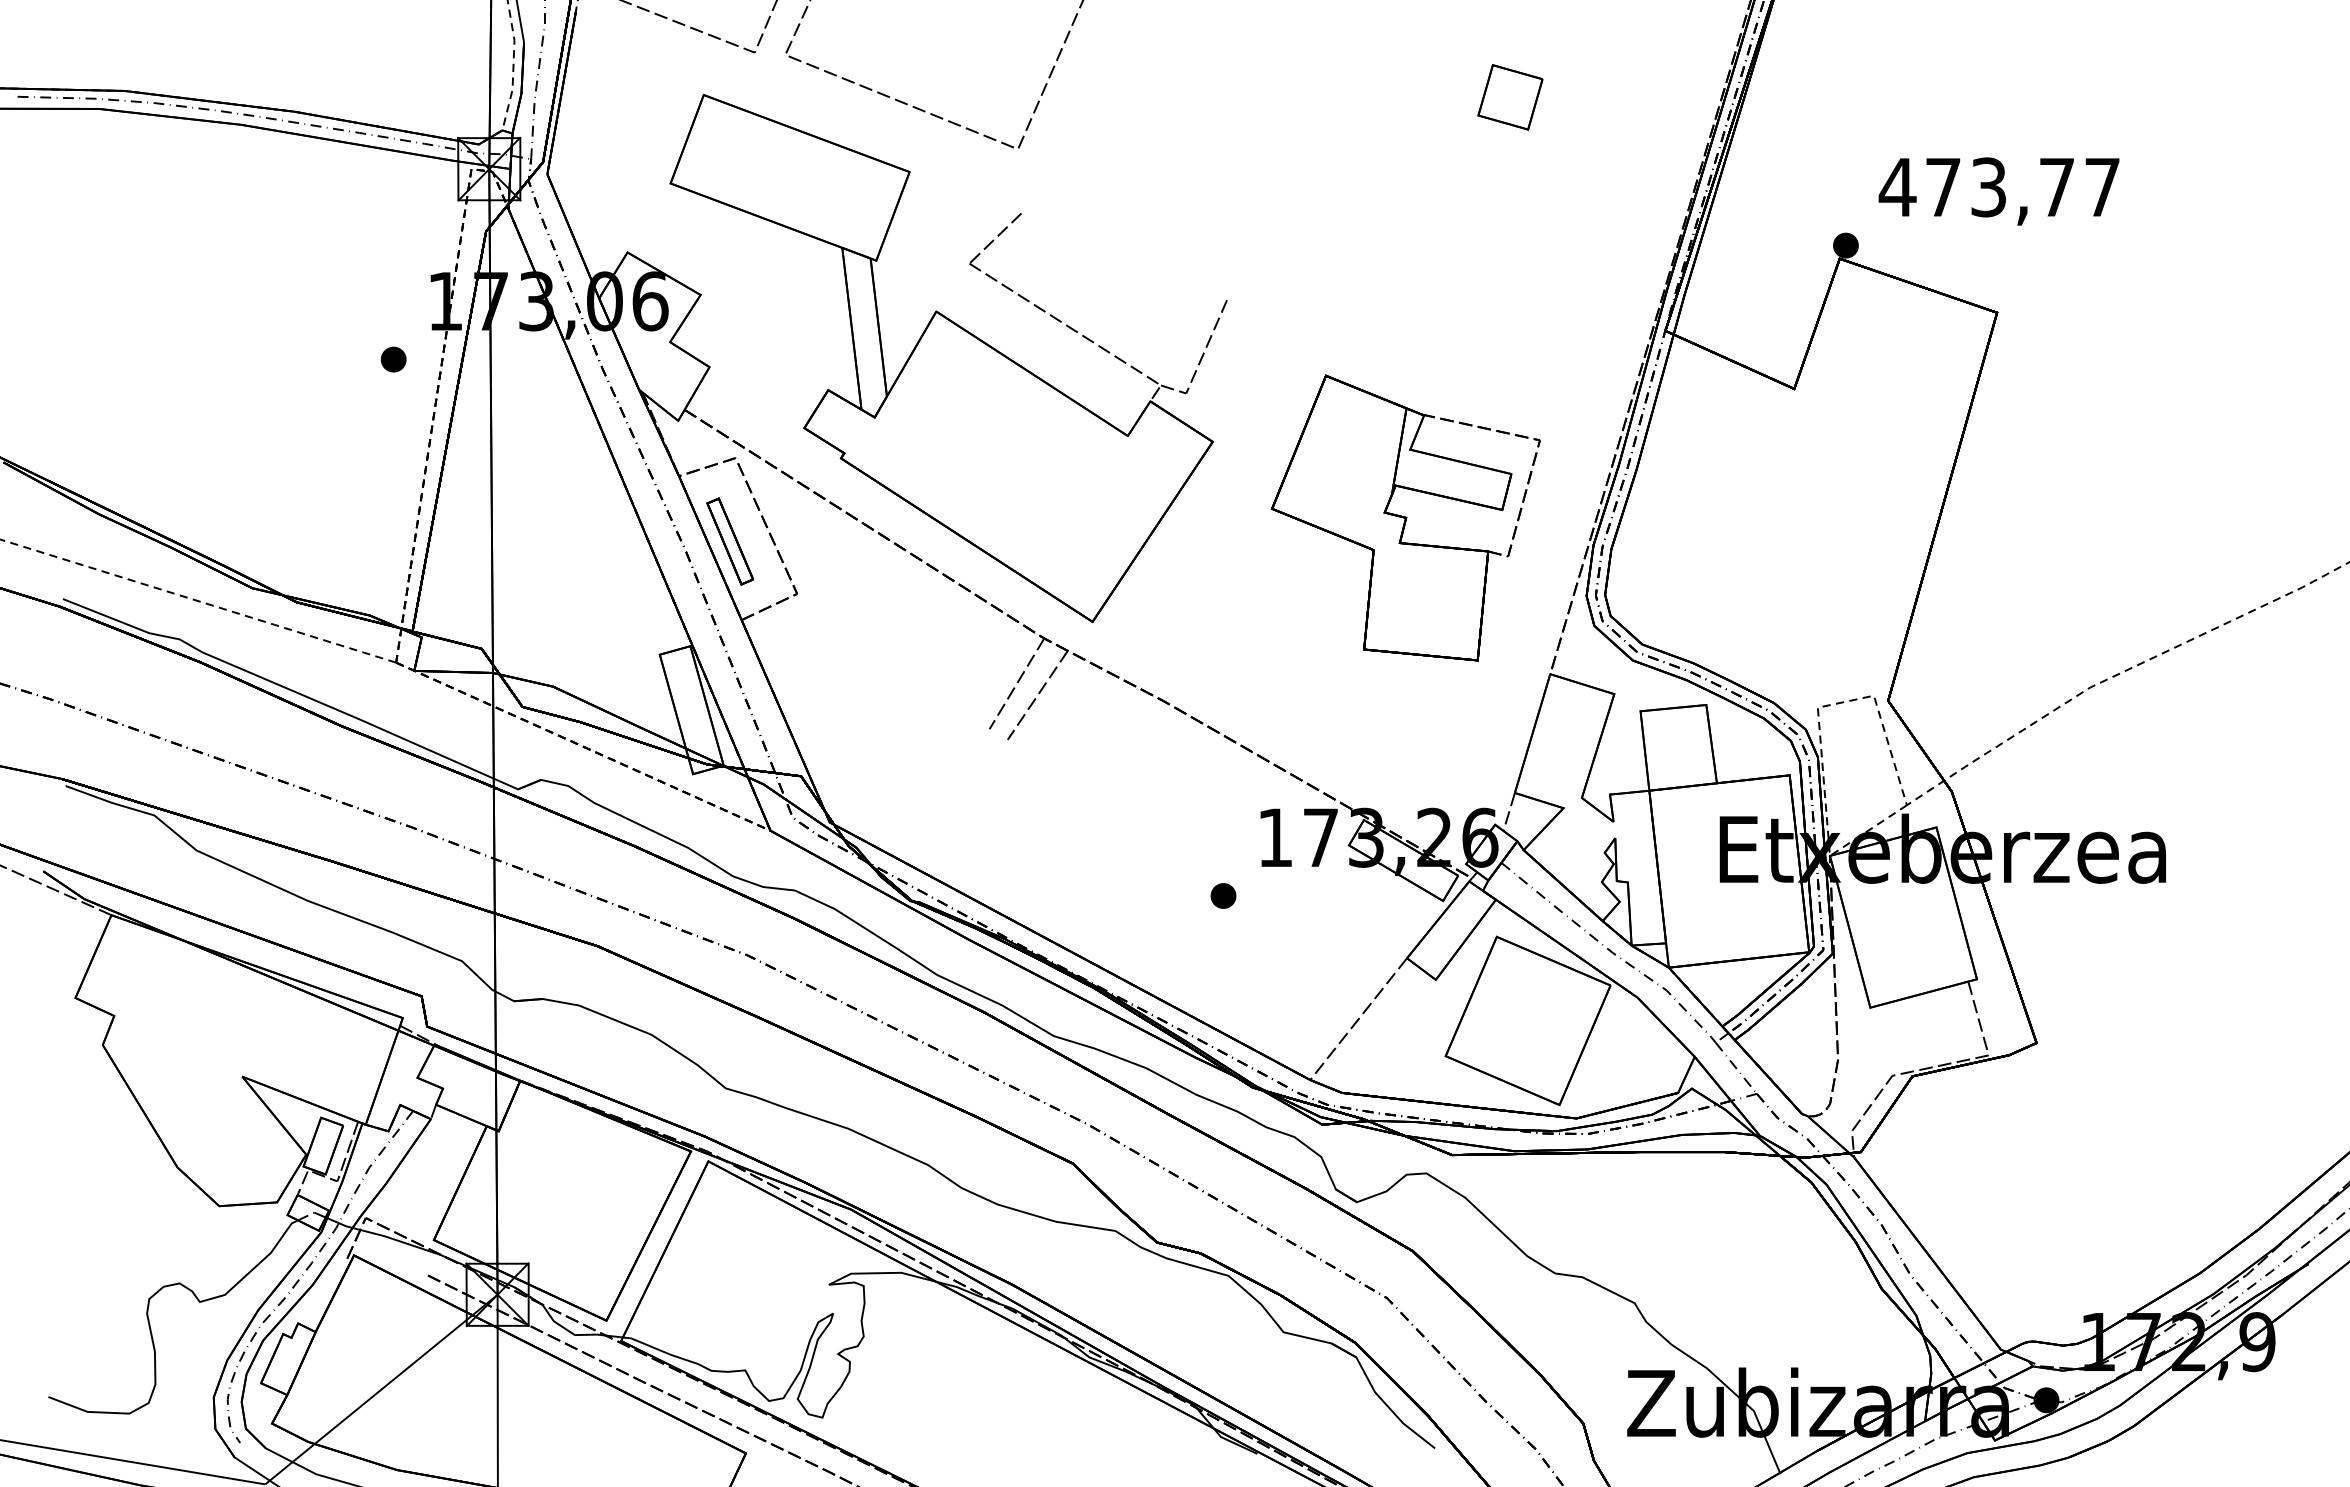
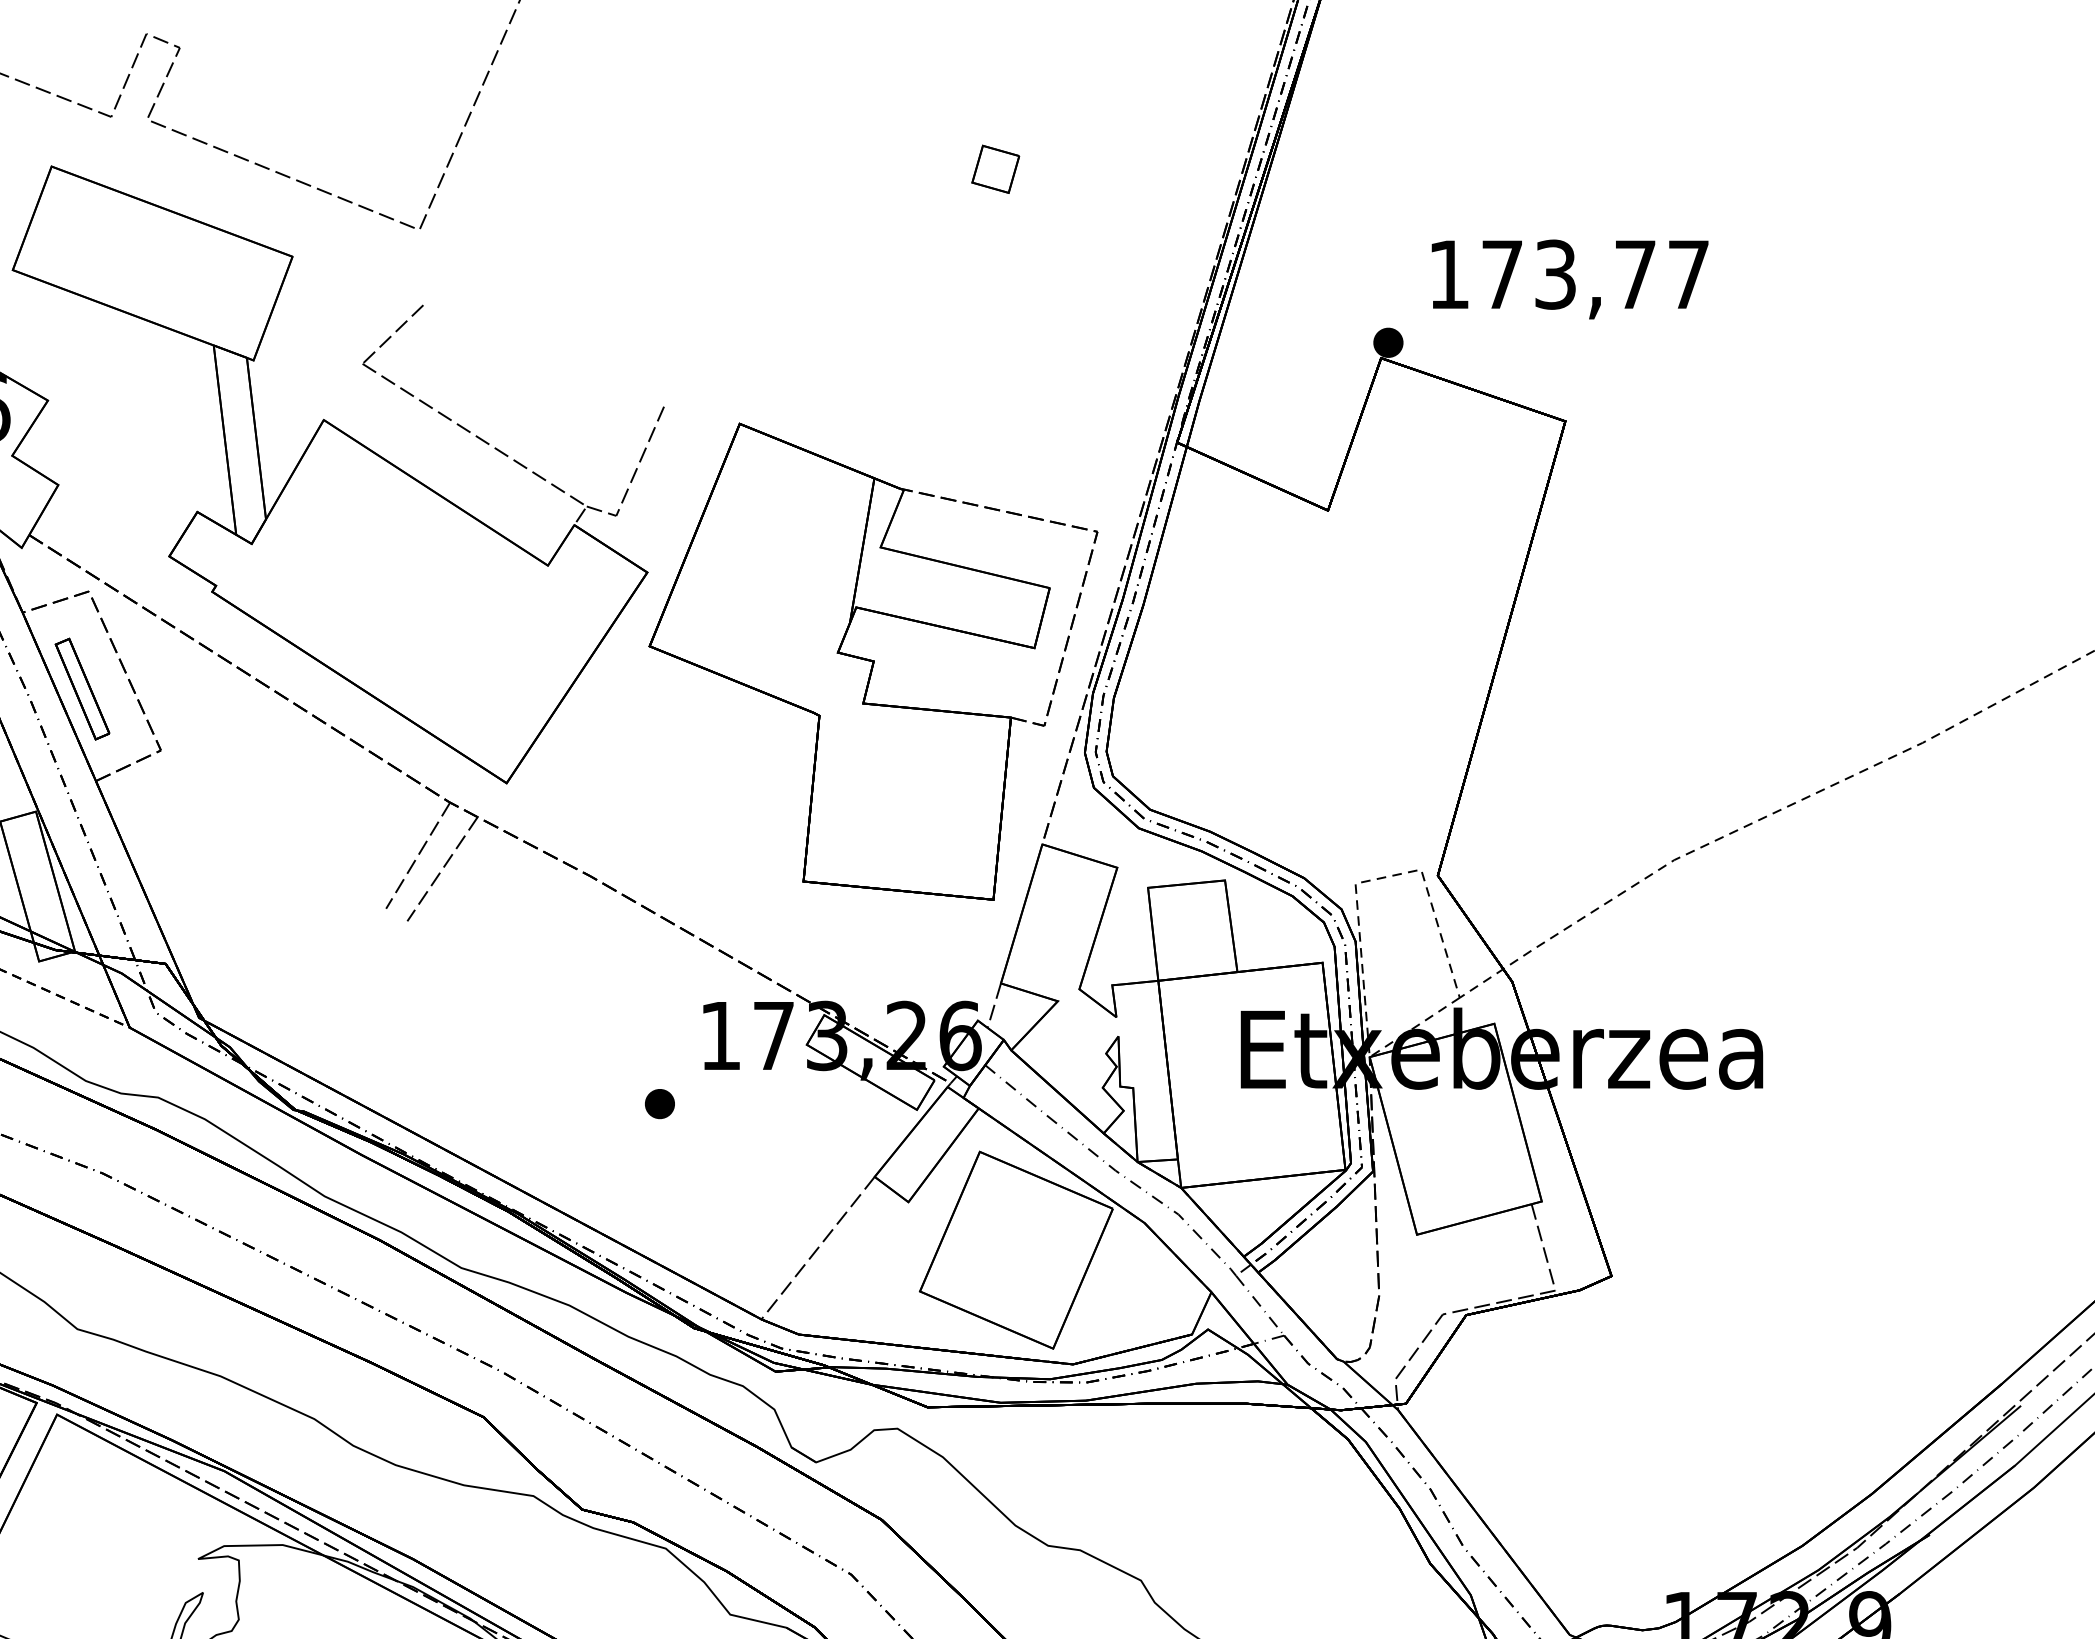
part: (1510, 97) -> (995, 169), size x0.62
text: (1897, 187) -> (1448, 274), 473,77 -> 173,77
part: (1405, 517) -> (872, 661), size x1.43

